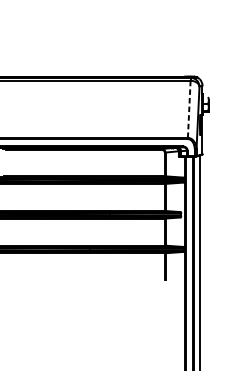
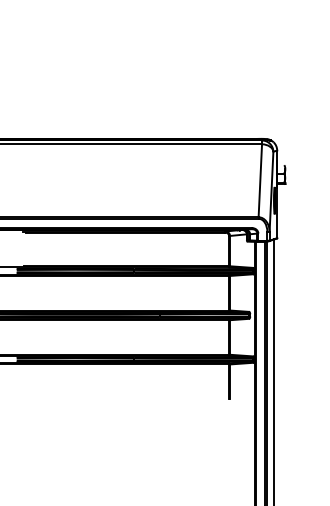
line: (189, 109) -> (260, 180), dashed -> solid

